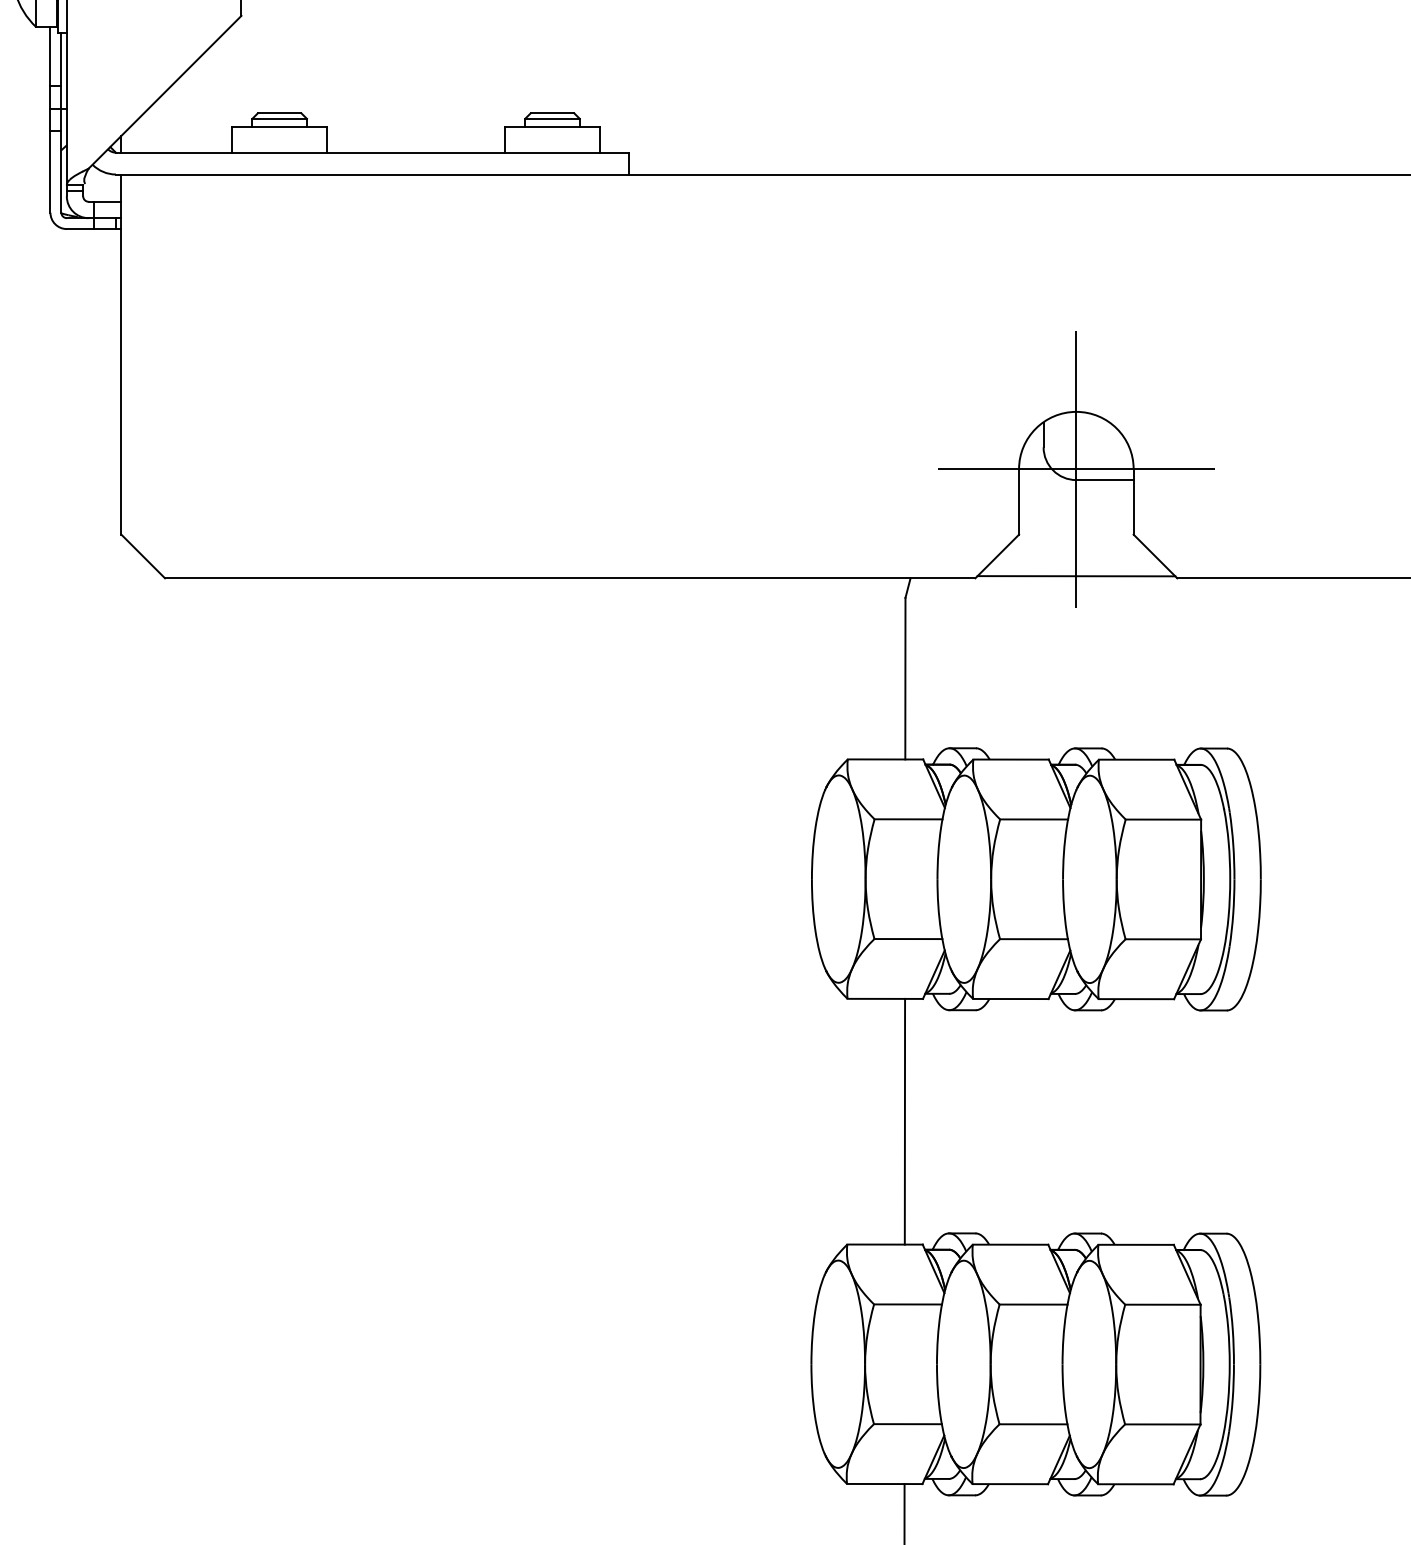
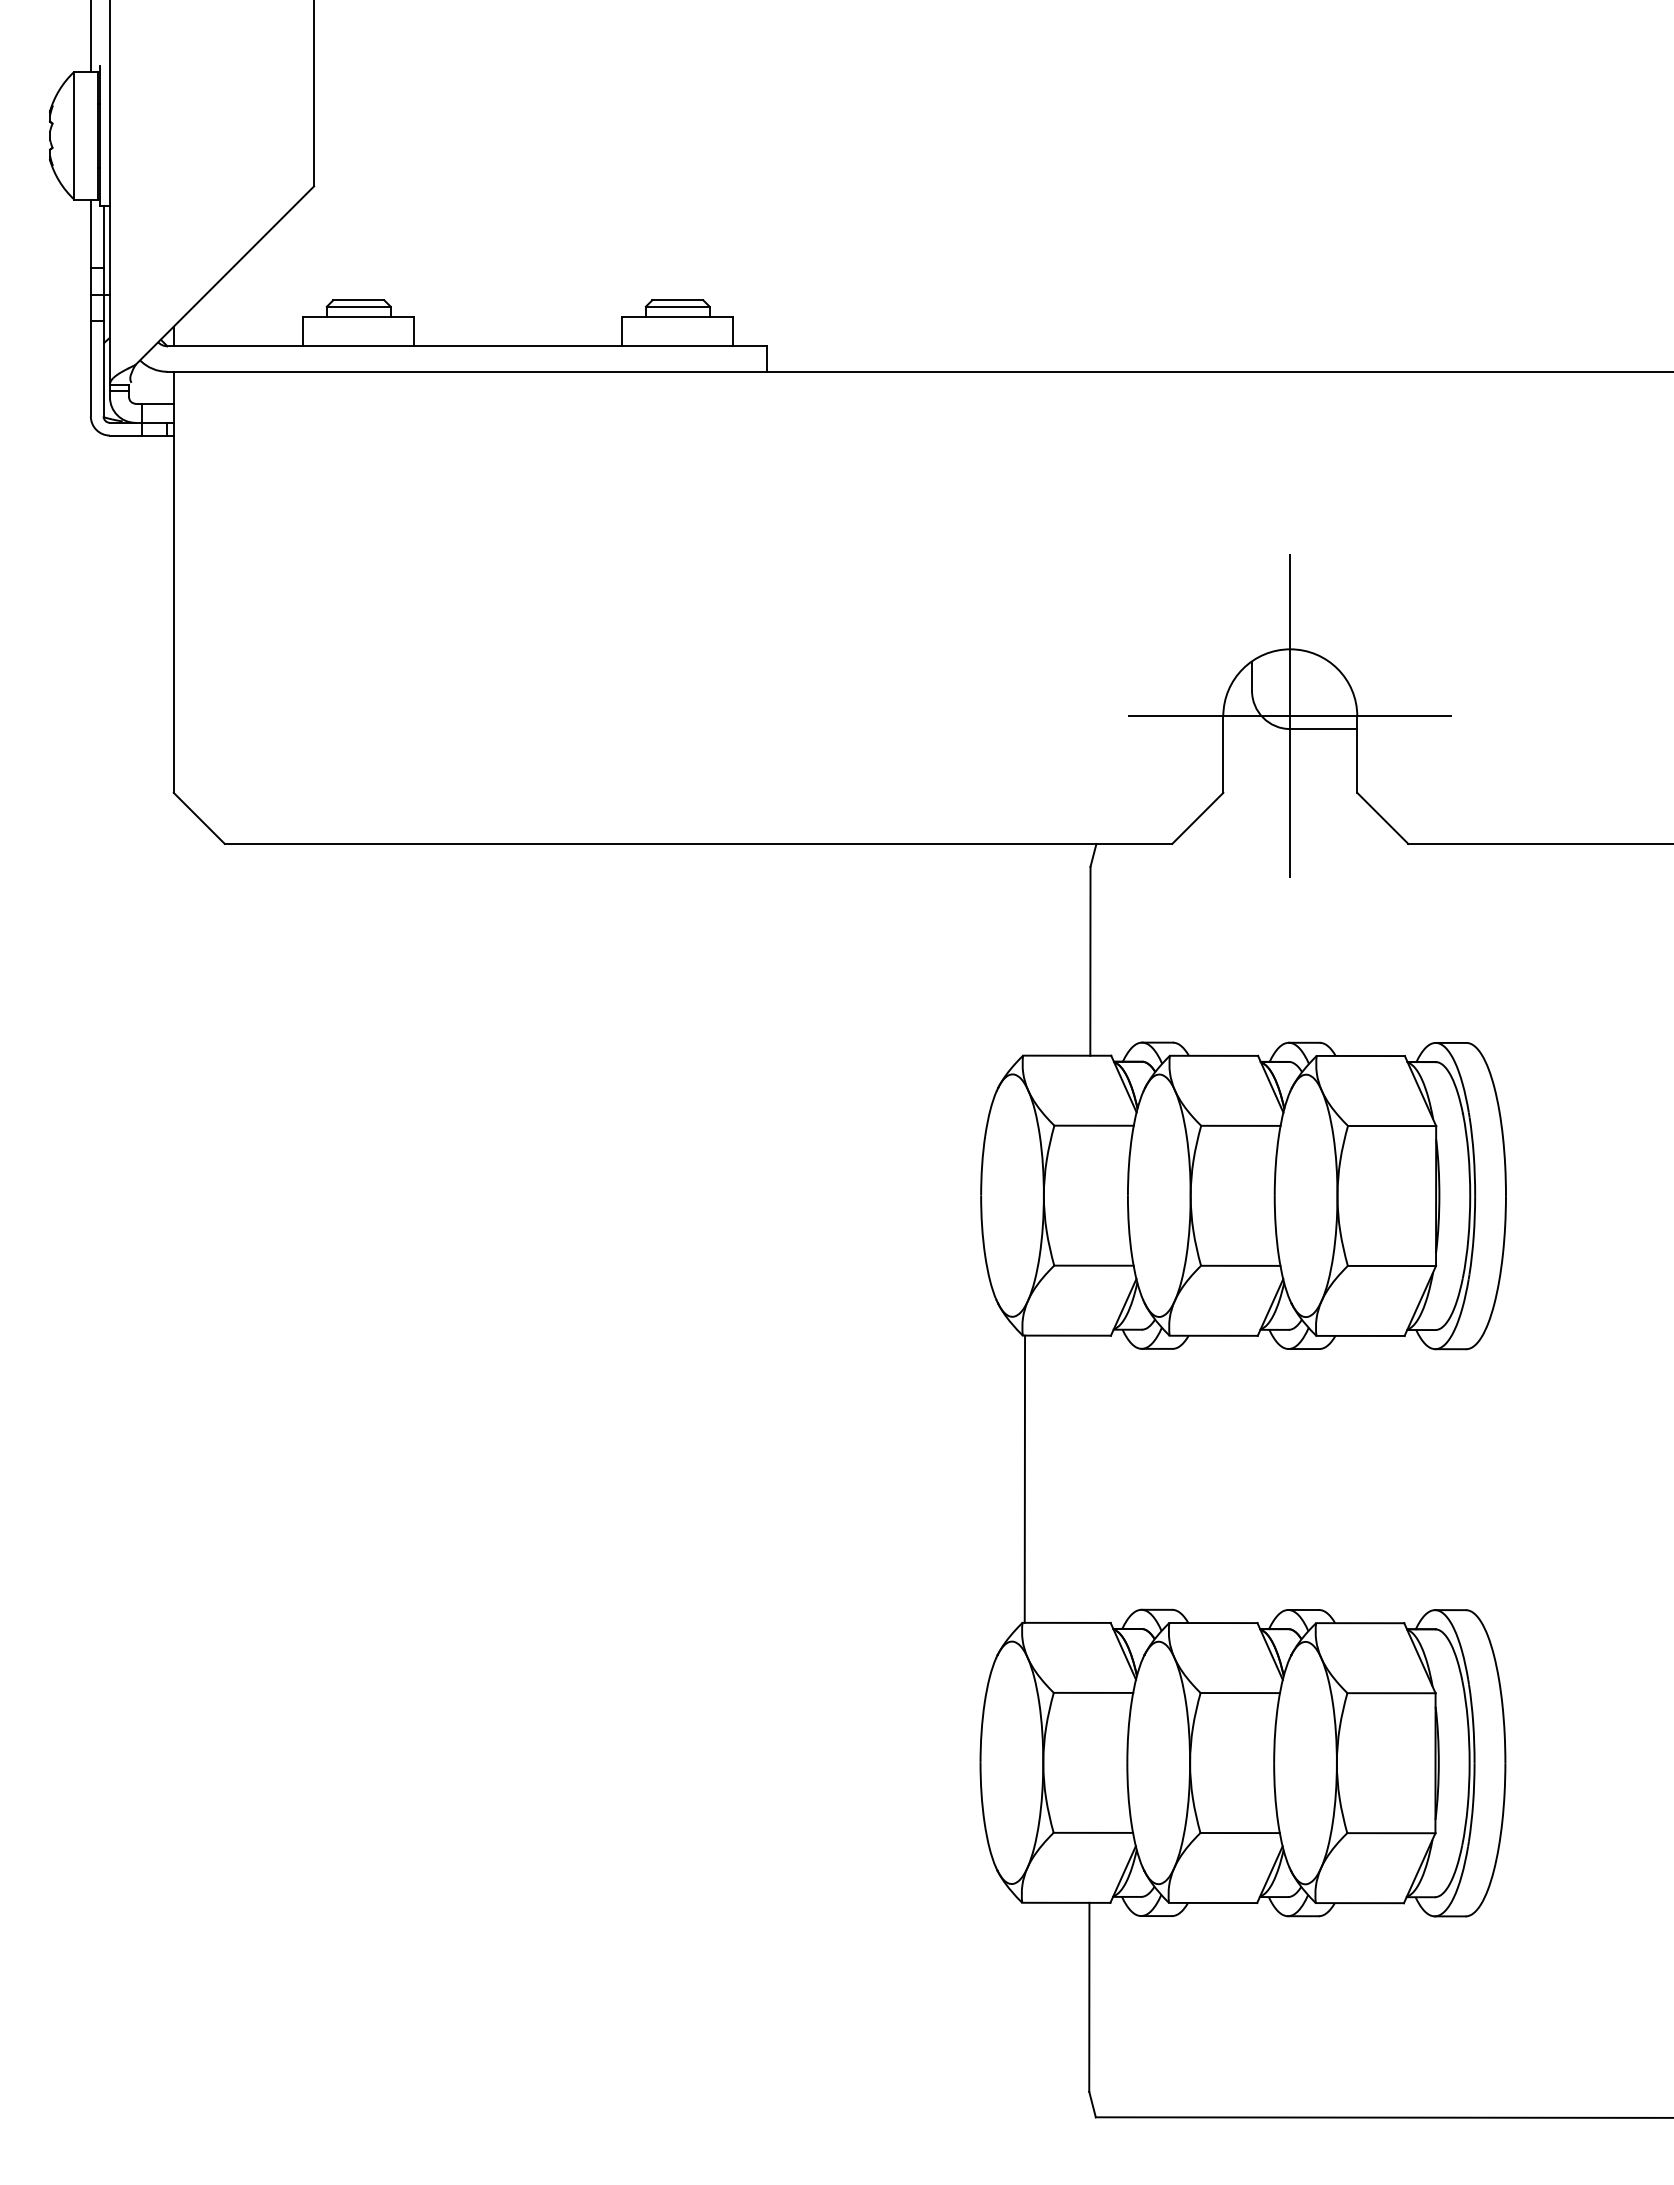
line: (1076, 576) -> (1290, 841), removed
line: (904, 1121) -> (1024, 1478), moved

